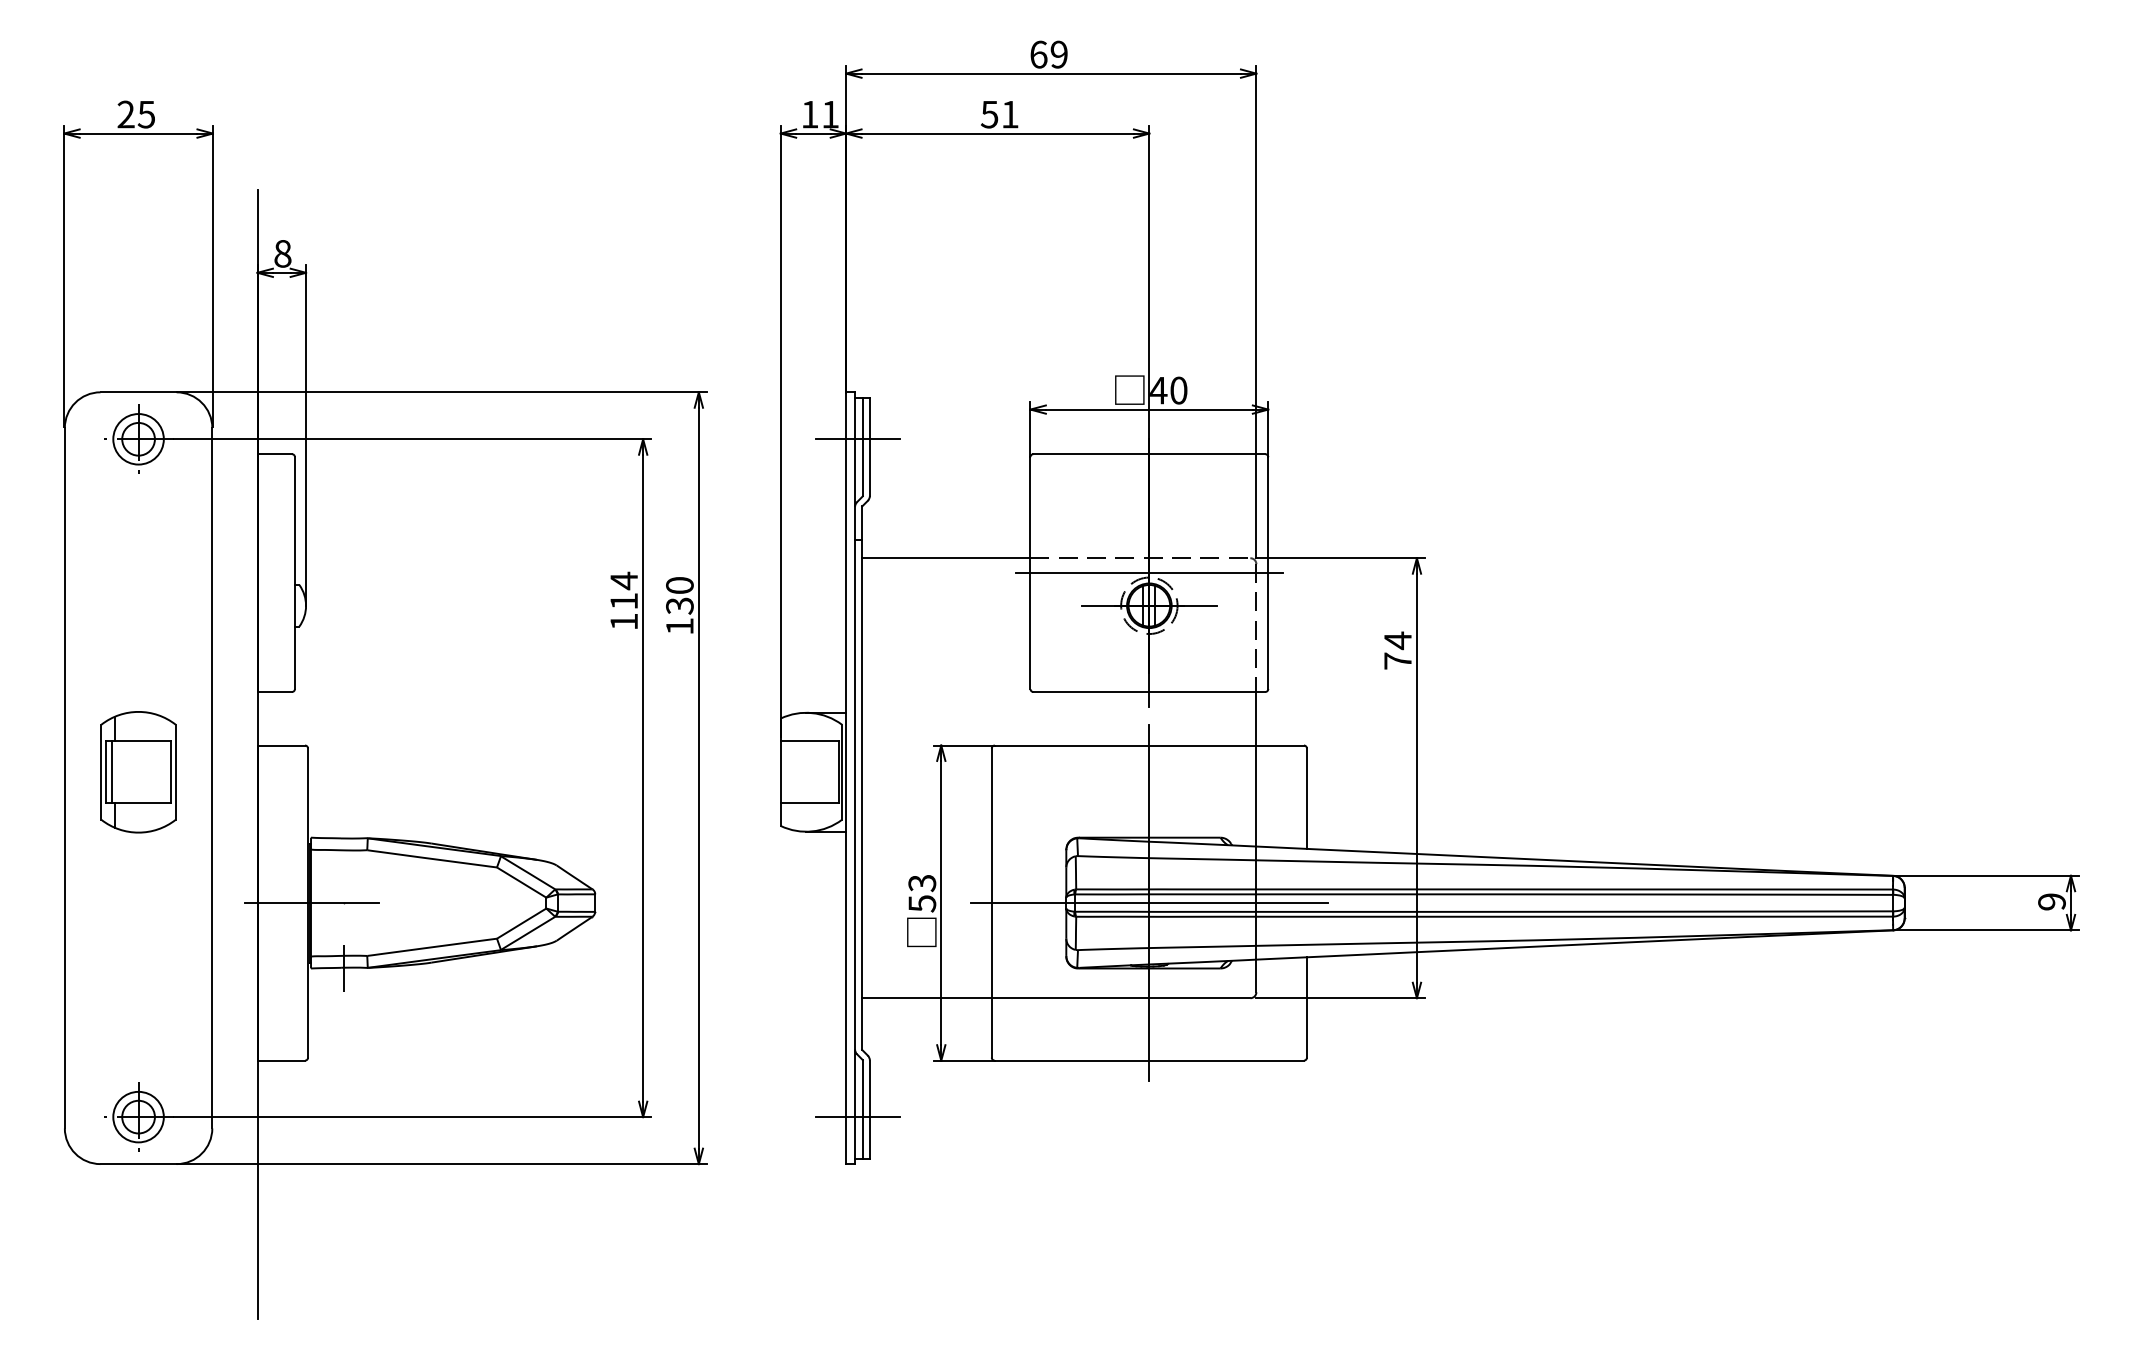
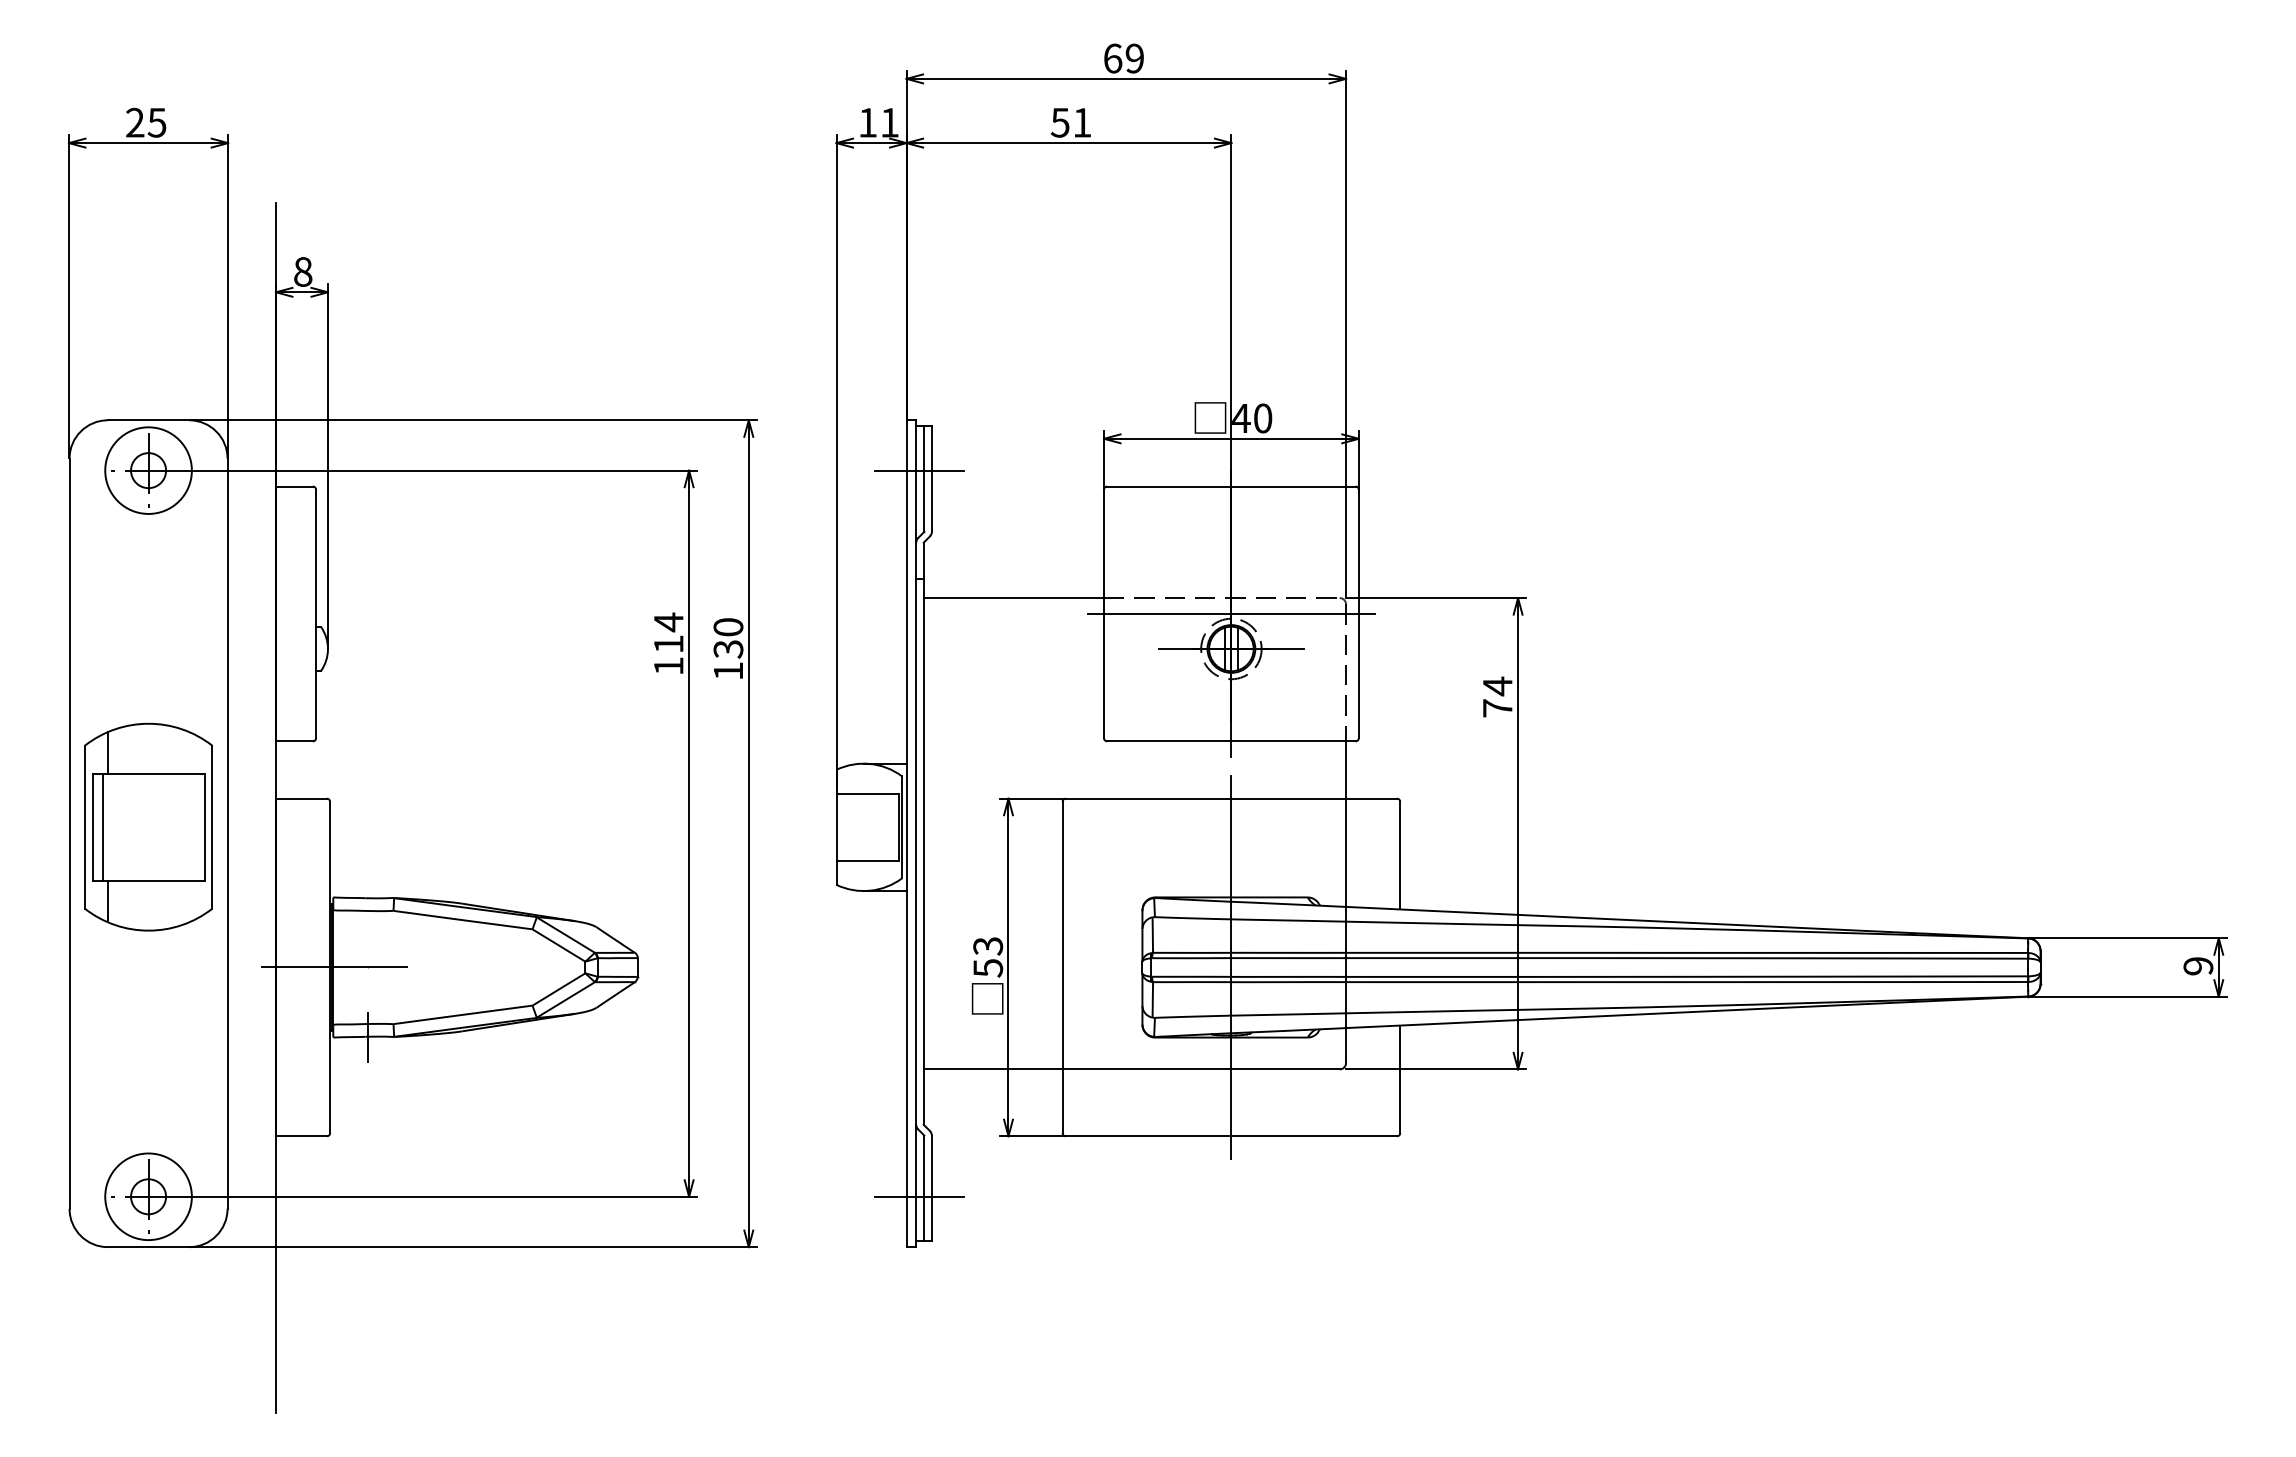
circle: (138, 439) -> (148, 470), size x1.6
part: (138, 772) -> (148, 827), size x1.6
line: (1149, 903) -> (1231, 967), removed
circle: (138, 1116) -> (148, 1196), size x1.6

